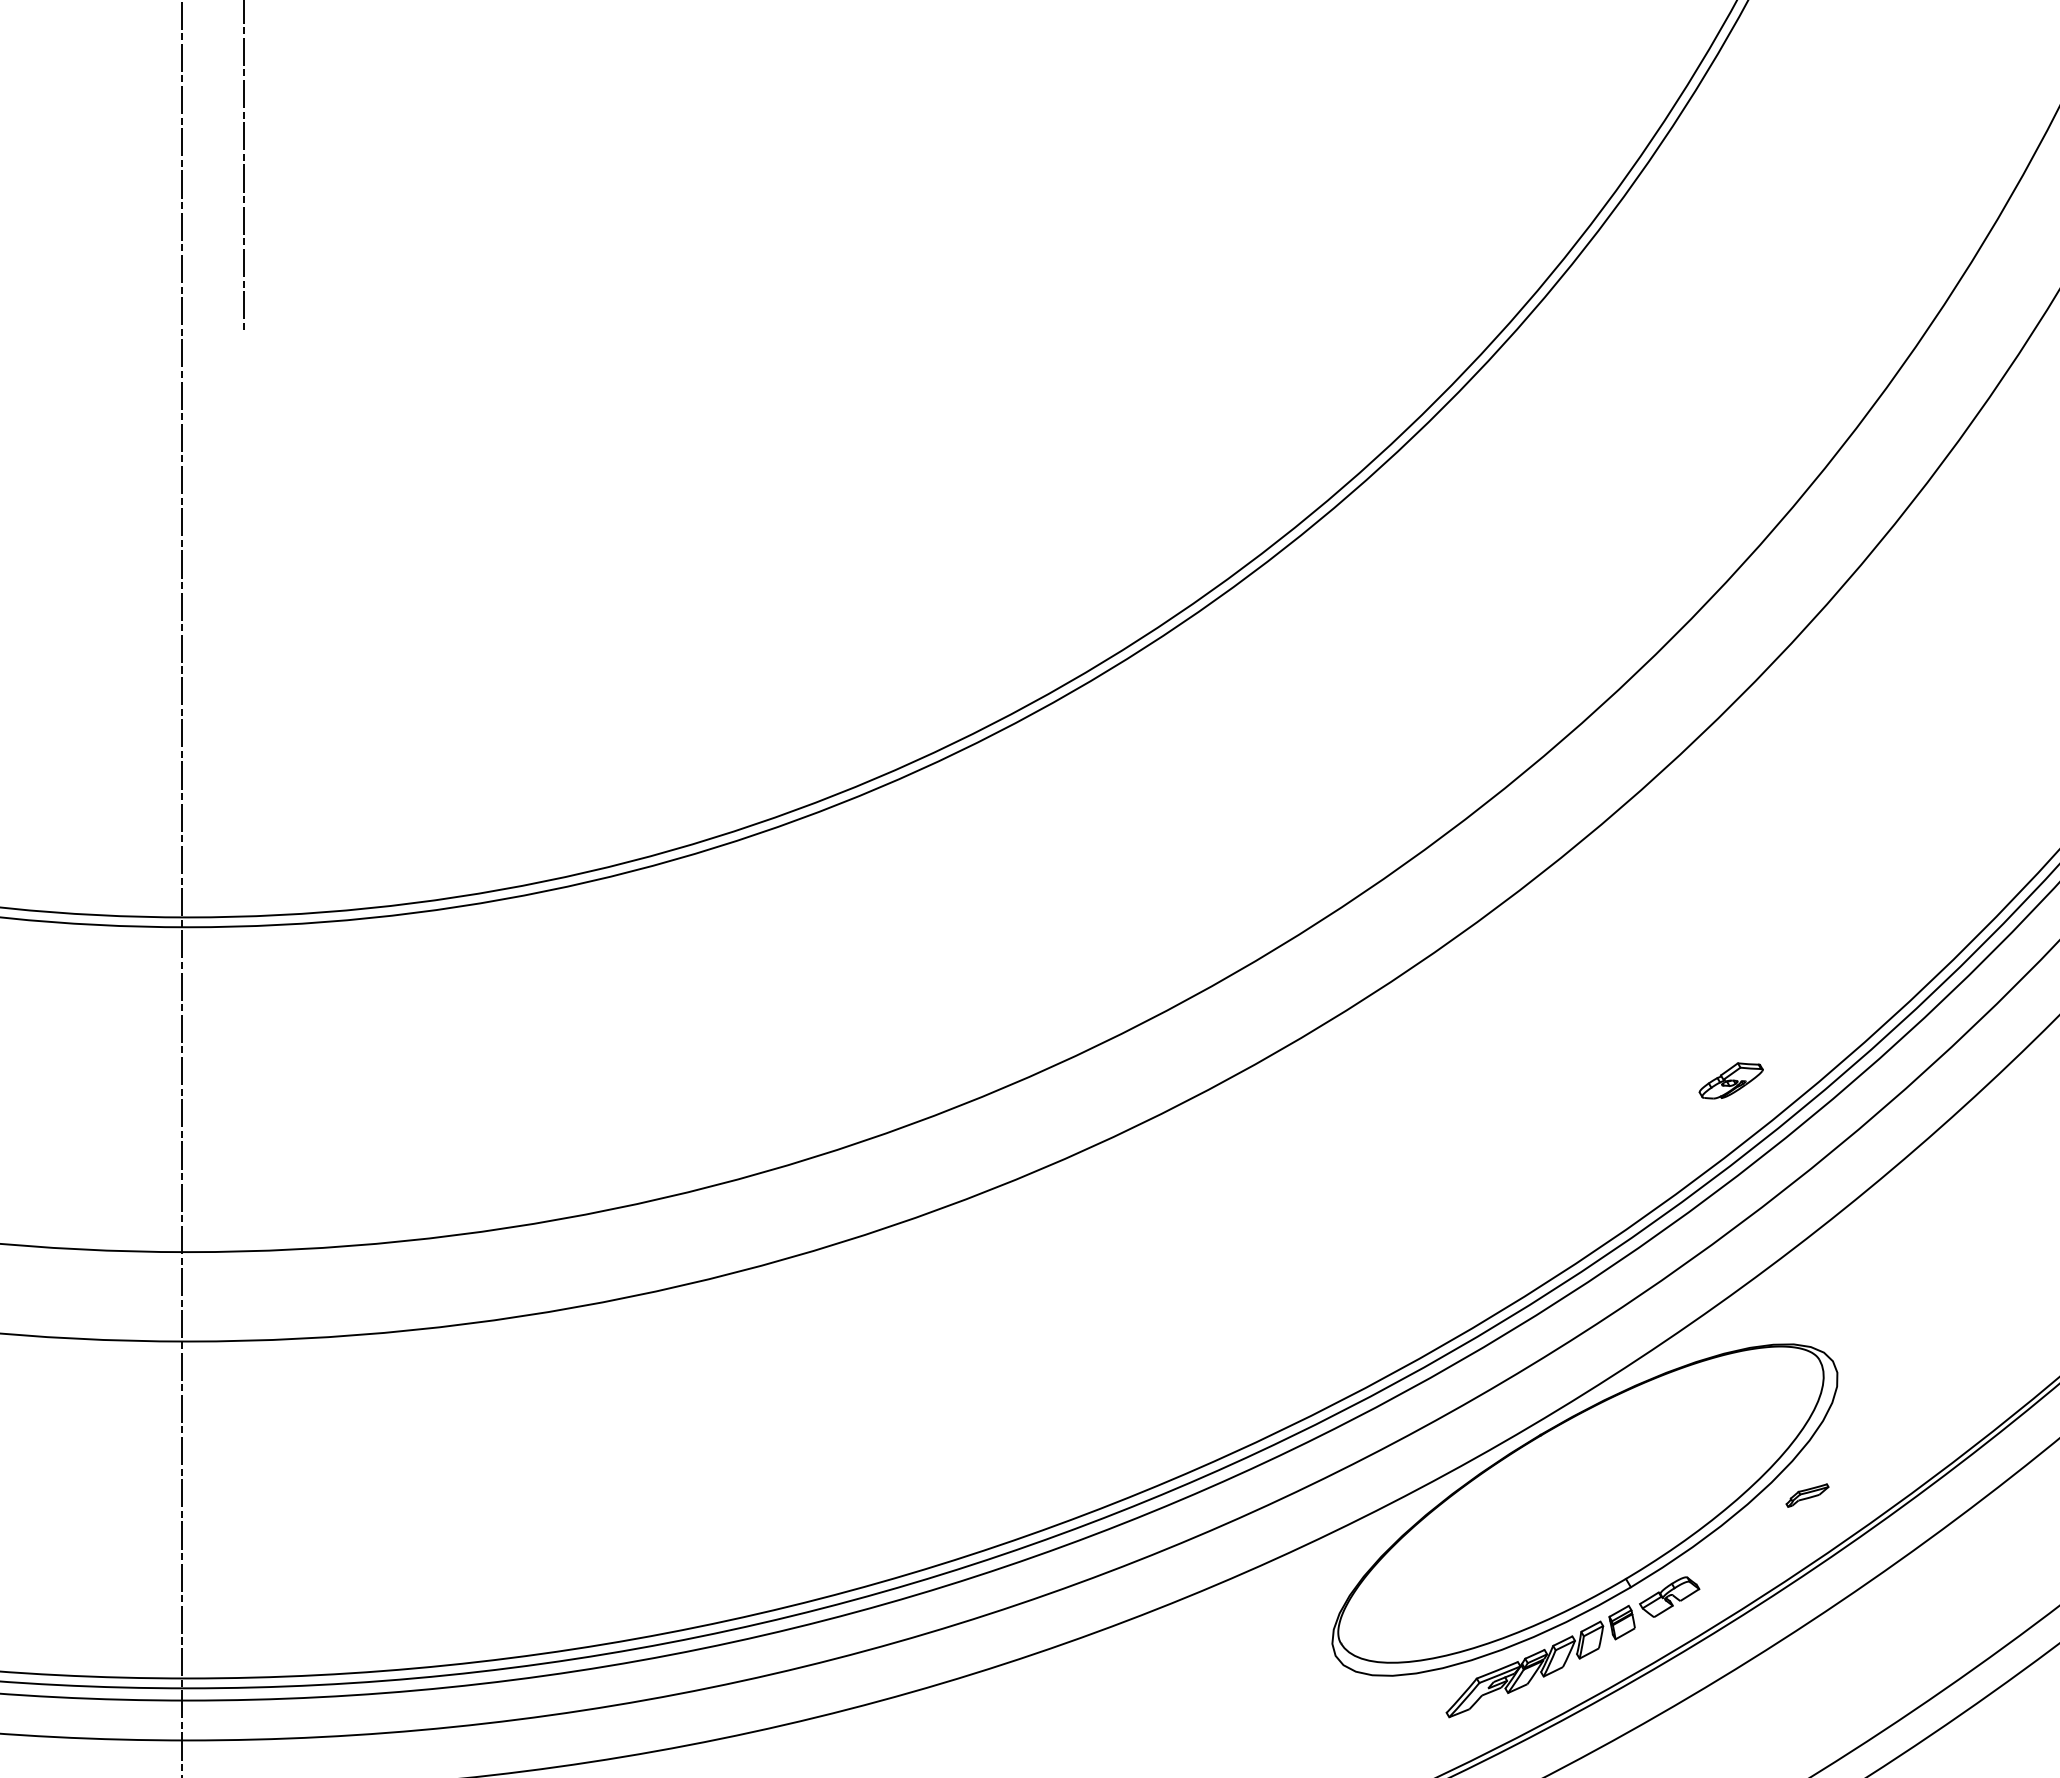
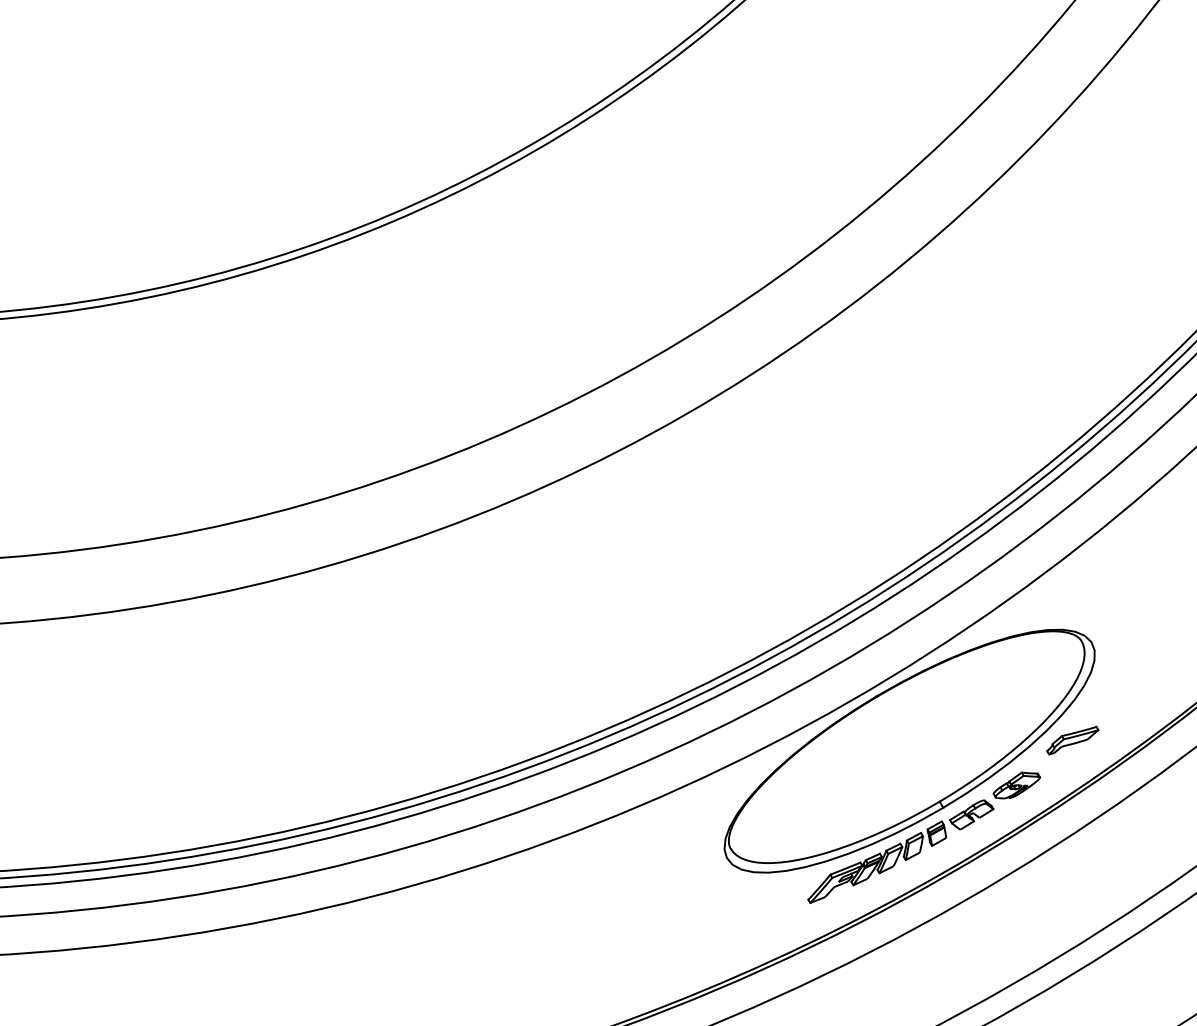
part: (1730, 1080) -> (1016, 785), moved
part: (1807, 1495) -> (1072, 740), size x1.67

